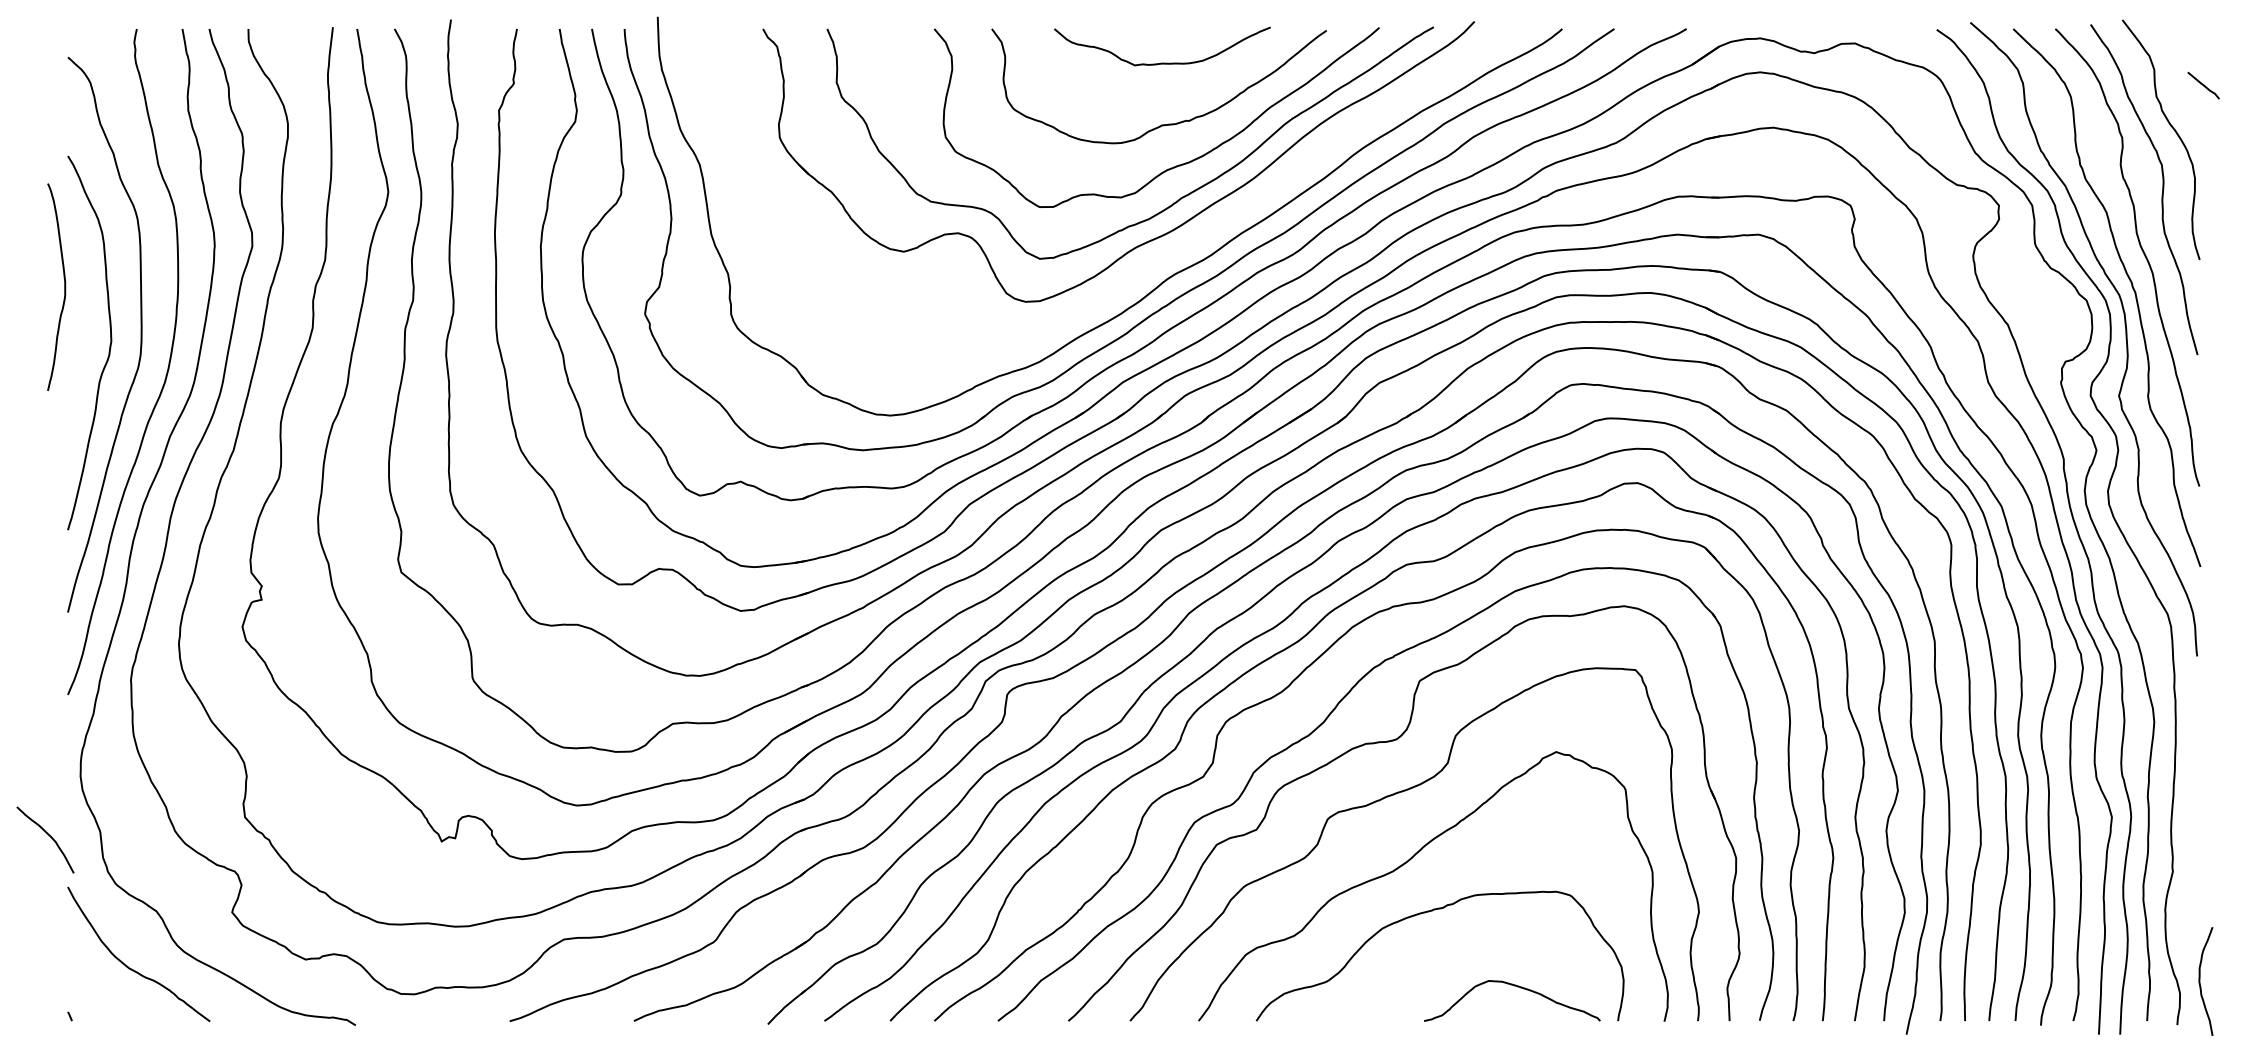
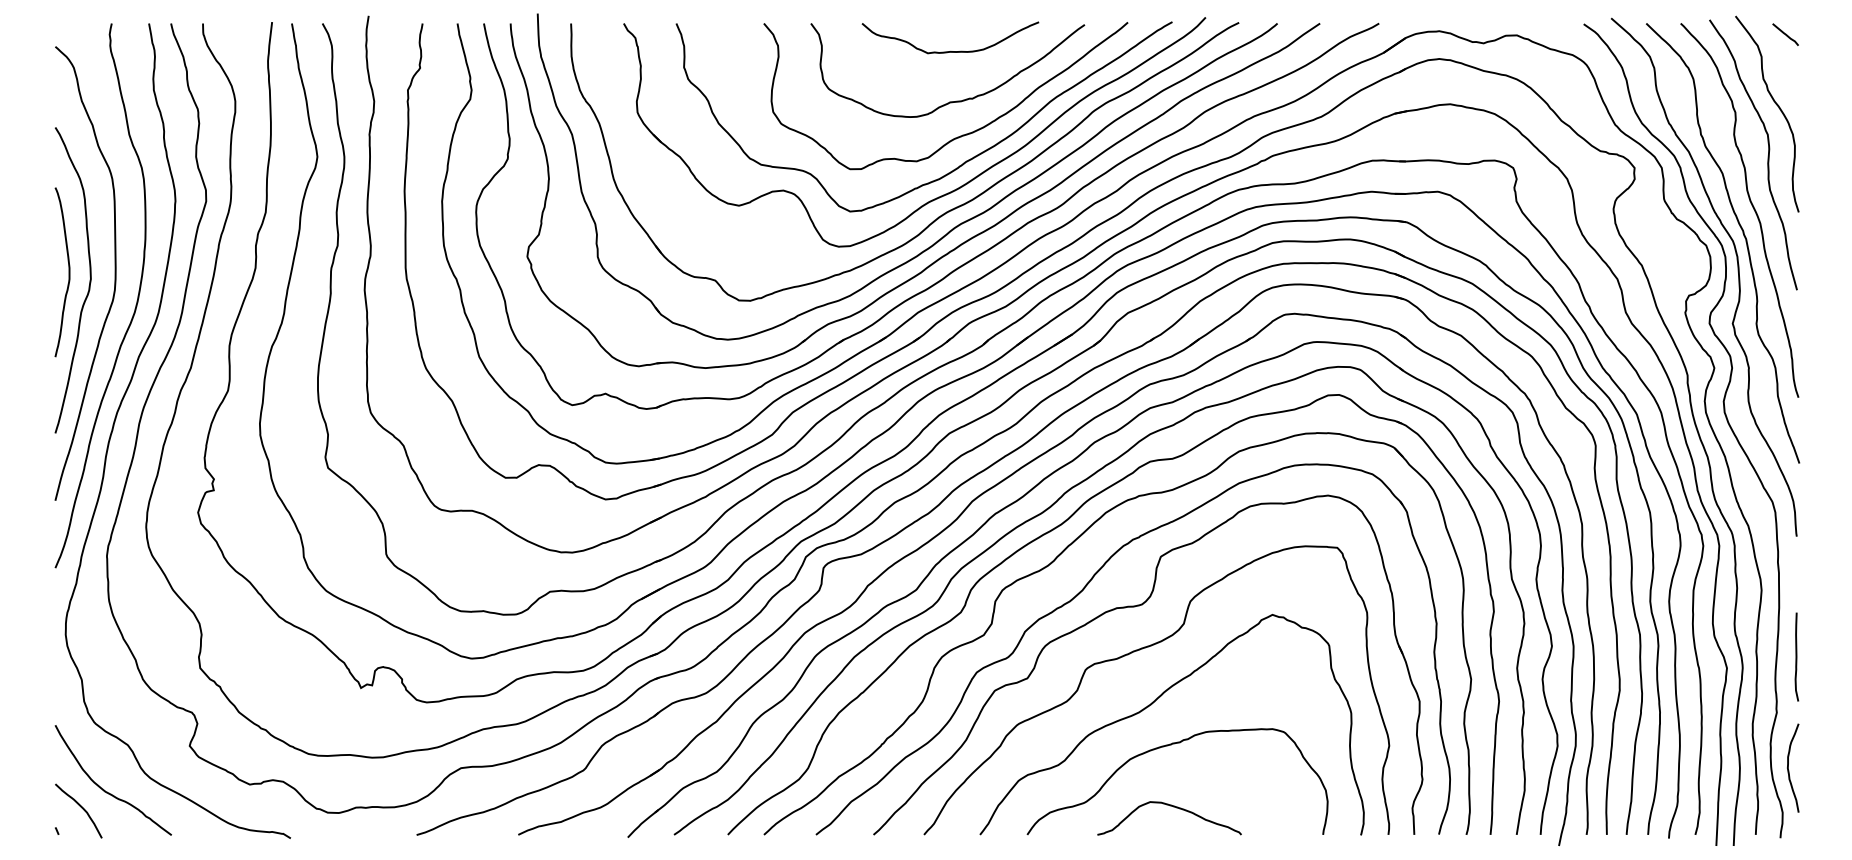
line: (2203, 85) -> (1785, 34), moved
part: (1150, 263) -> (940, 215), added
curve: (64, 286) -> (68, 271), moved
curve: (2197, 803) -> (1796, 656), added
curve: (48, 835) -> (81, 807), moved
curve: (2200, 981) -> (1788, 768), moved
curve: (1517, 987) -> (1173, 807), moved

